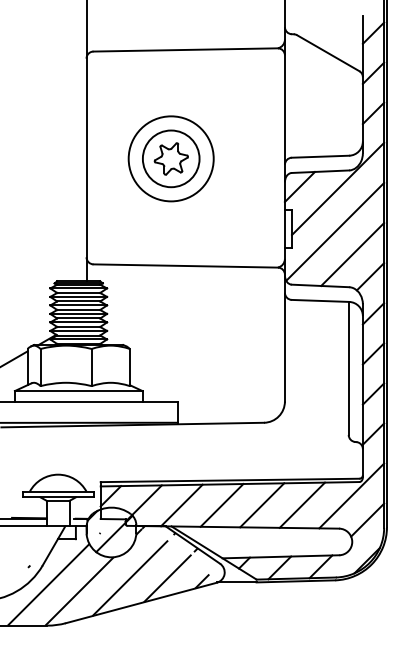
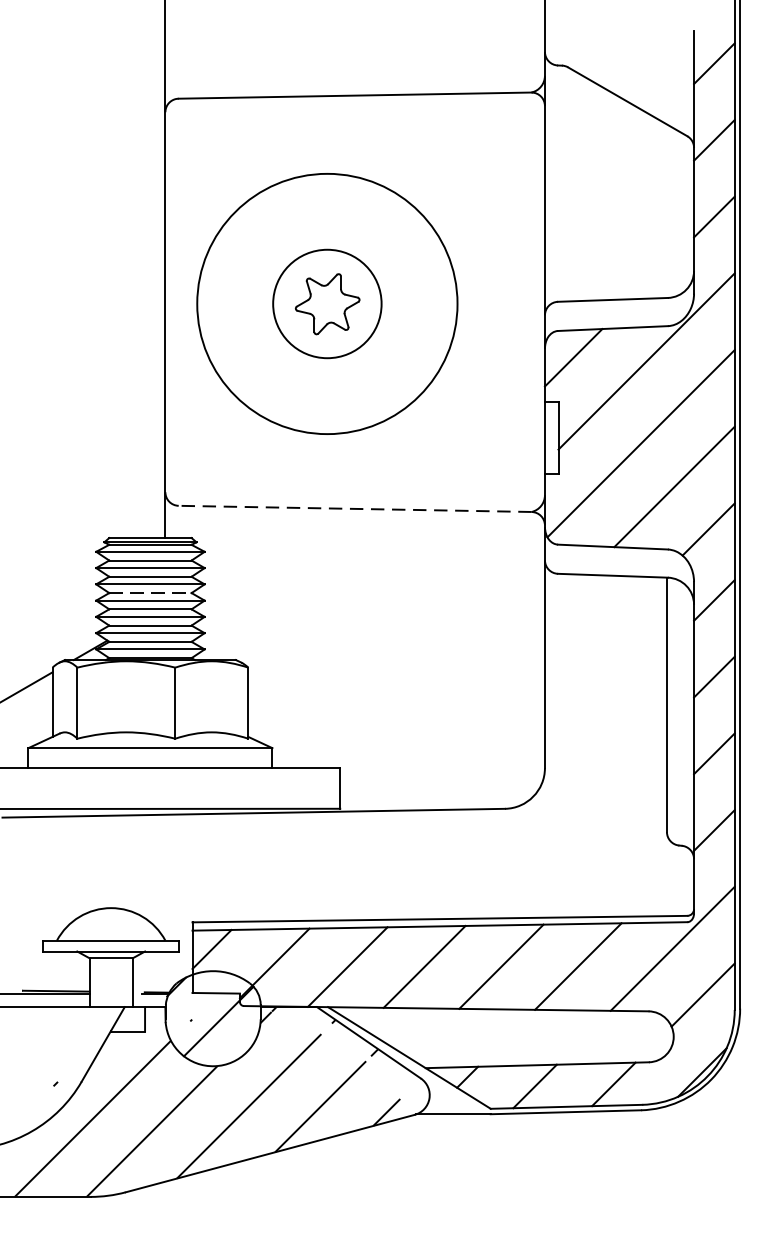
circle: (170, 158) -> (326, 303), size x1.6
line: (185, 265) -> (354, 507), solid -> dashed
line: (78, 309) -> (150, 592), solid -> dashed

